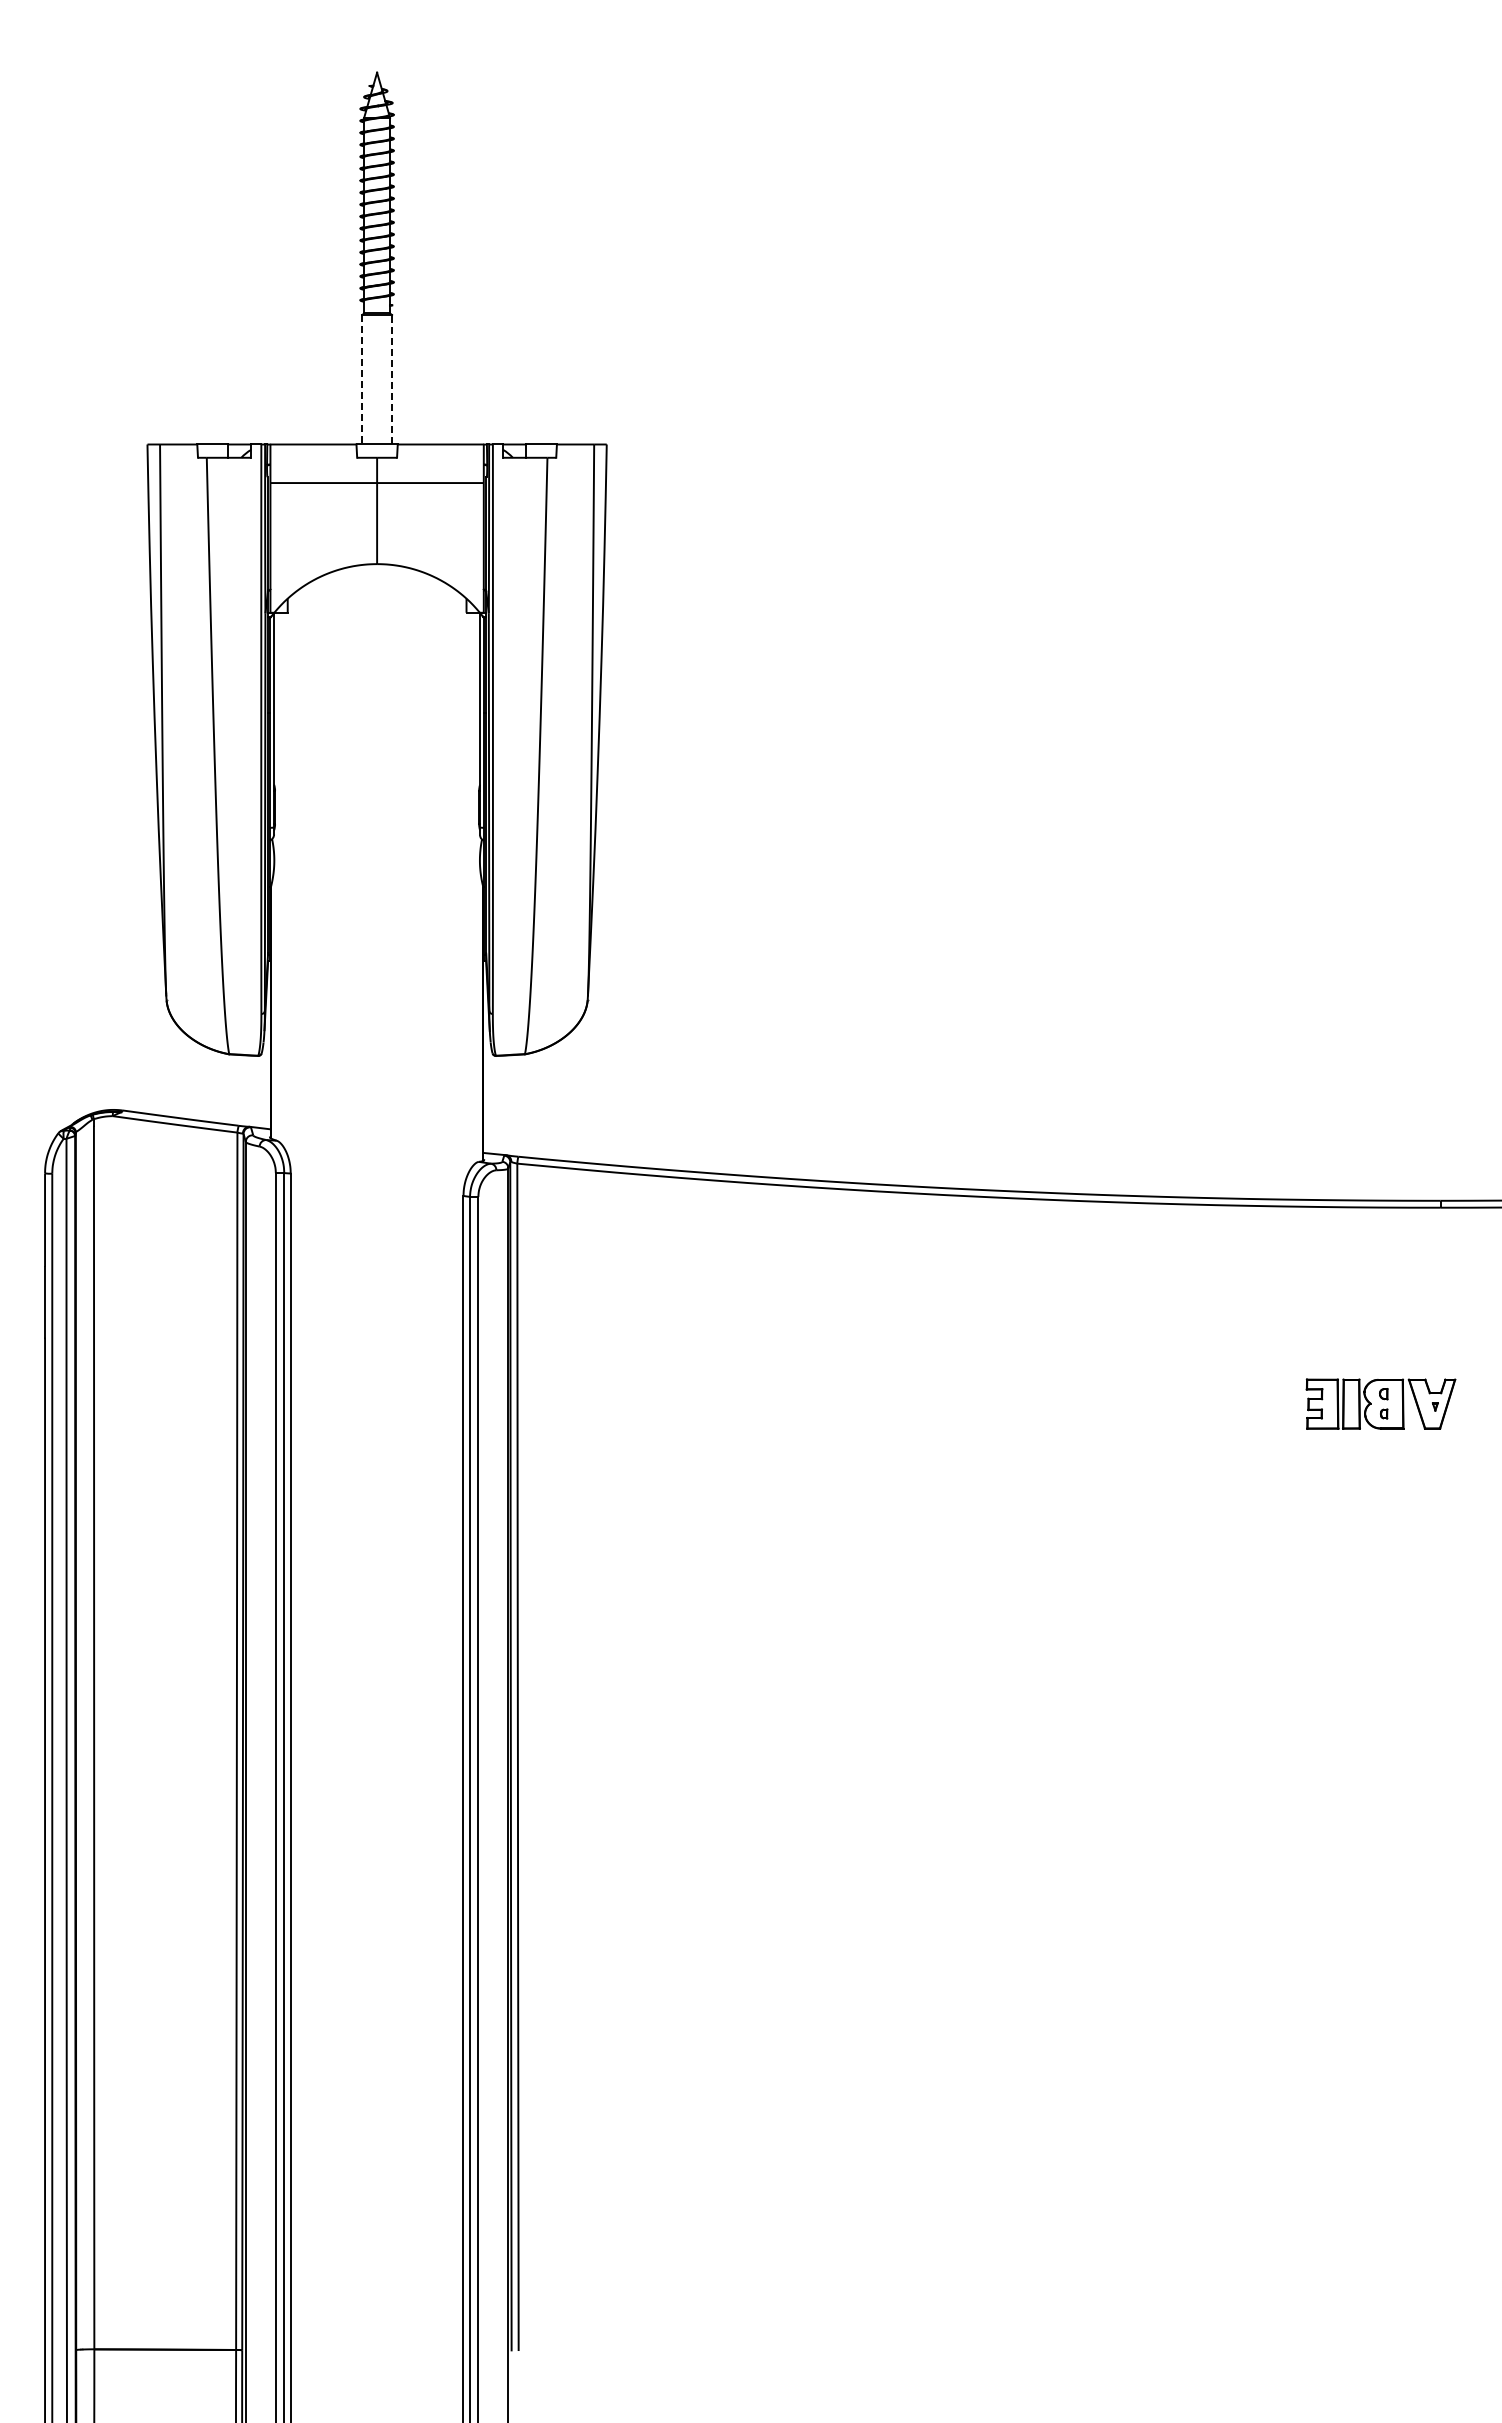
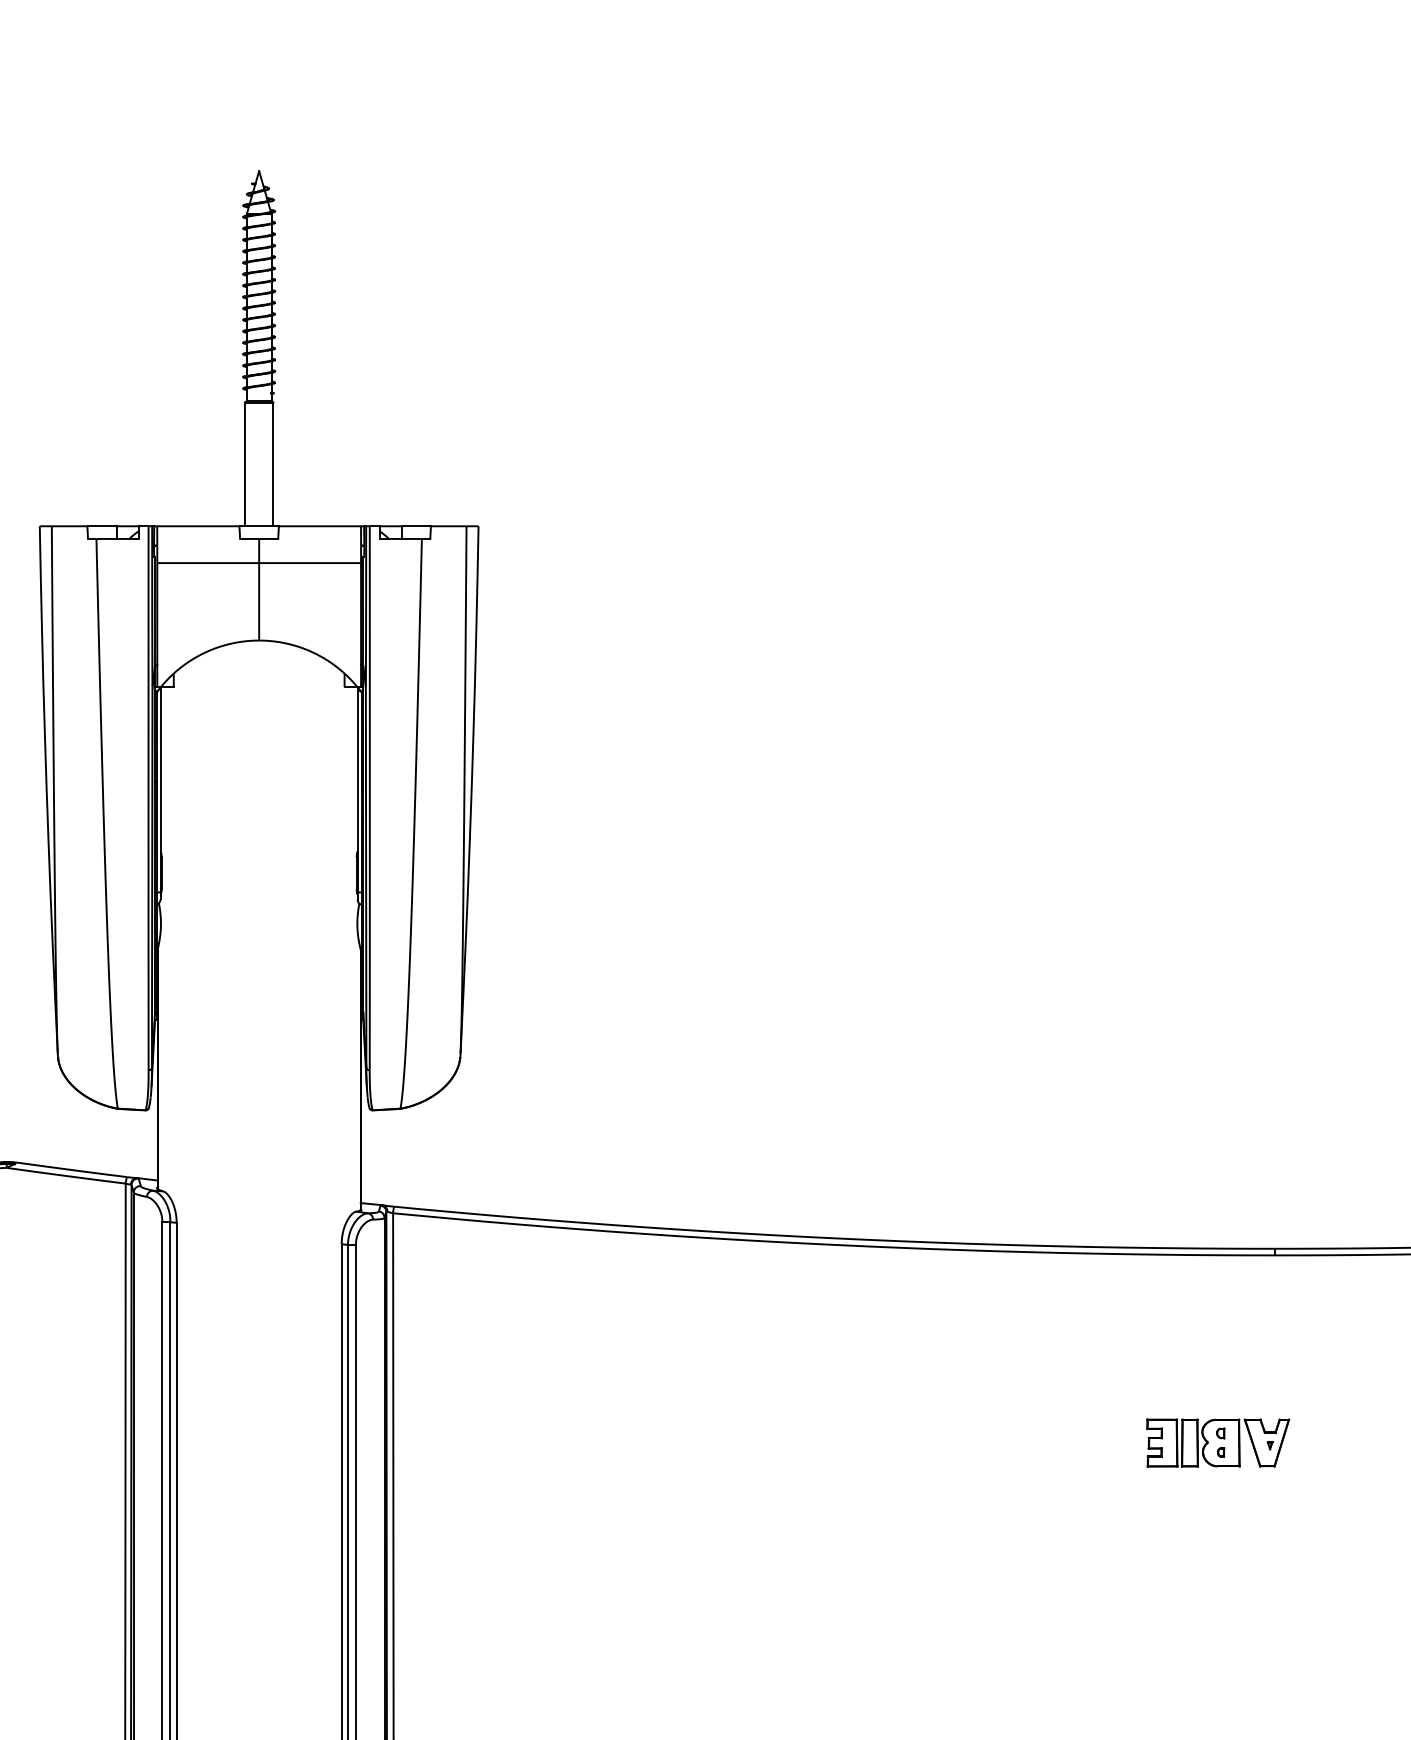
line: (362, 379) -> (245, 464), dashed -> solid
line: (392, 379) -> (273, 464), dashed -> solid

